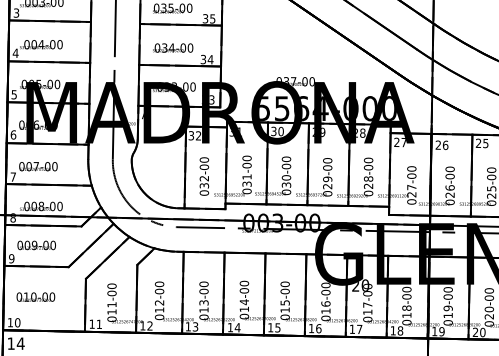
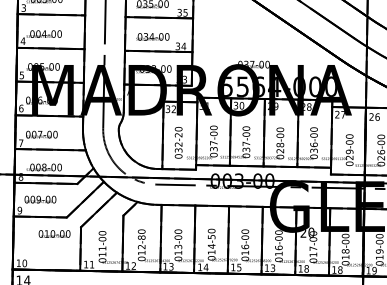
text: (204, 167) -> (178, 135), 032-00 -> 032-20
text: (246, 176) -> (213, 142), 031-00 -> 037-00
text: (286, 177) -> (246, 143), 030-00 -> 037-00
text: (327, 179) -> (280, 145), 029-00 -> 028-00
text: (368, 182) -> (313, 147), 028-00 -> 036-00
text: (411, 187) -> (349, 151), 027-00 -> 029-00
text: (244, 290) -> (211, 236), 014-00 -> 014-50
text: (159, 291) -> (141, 237), 012-00 -> 012-80
text: (35, 296) -> (54, 233), moved
text: (284, 302) -> (244, 246), 015-00 -> 016-00
text: (318, 328) -> (272, 268), 16 -> 13
text: (359, 329) -> (306, 268), 17 -> 18

